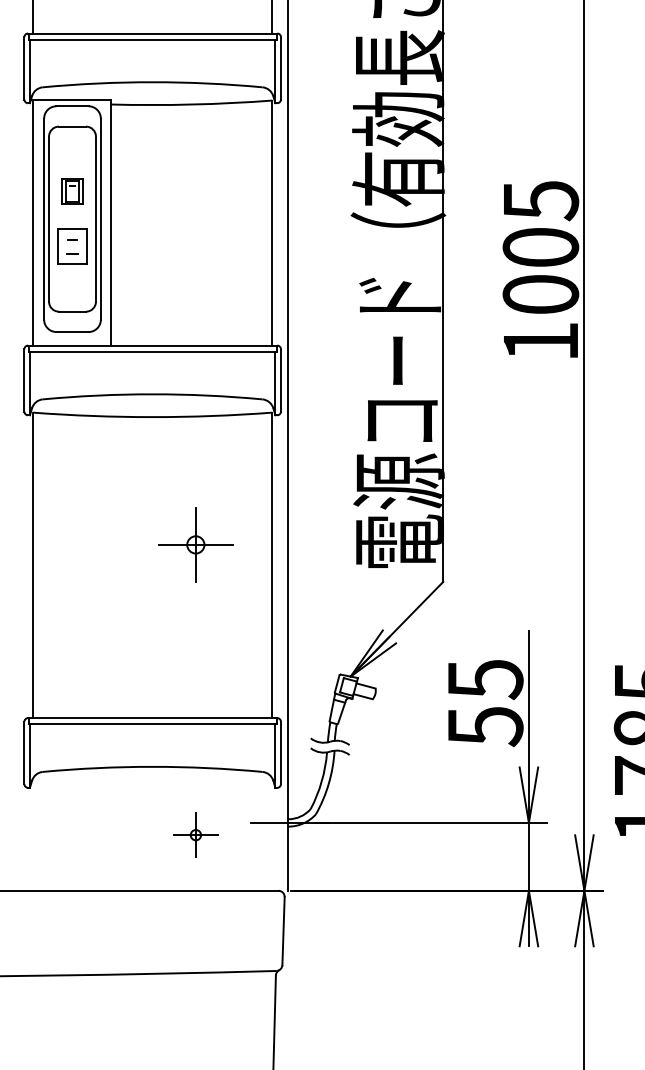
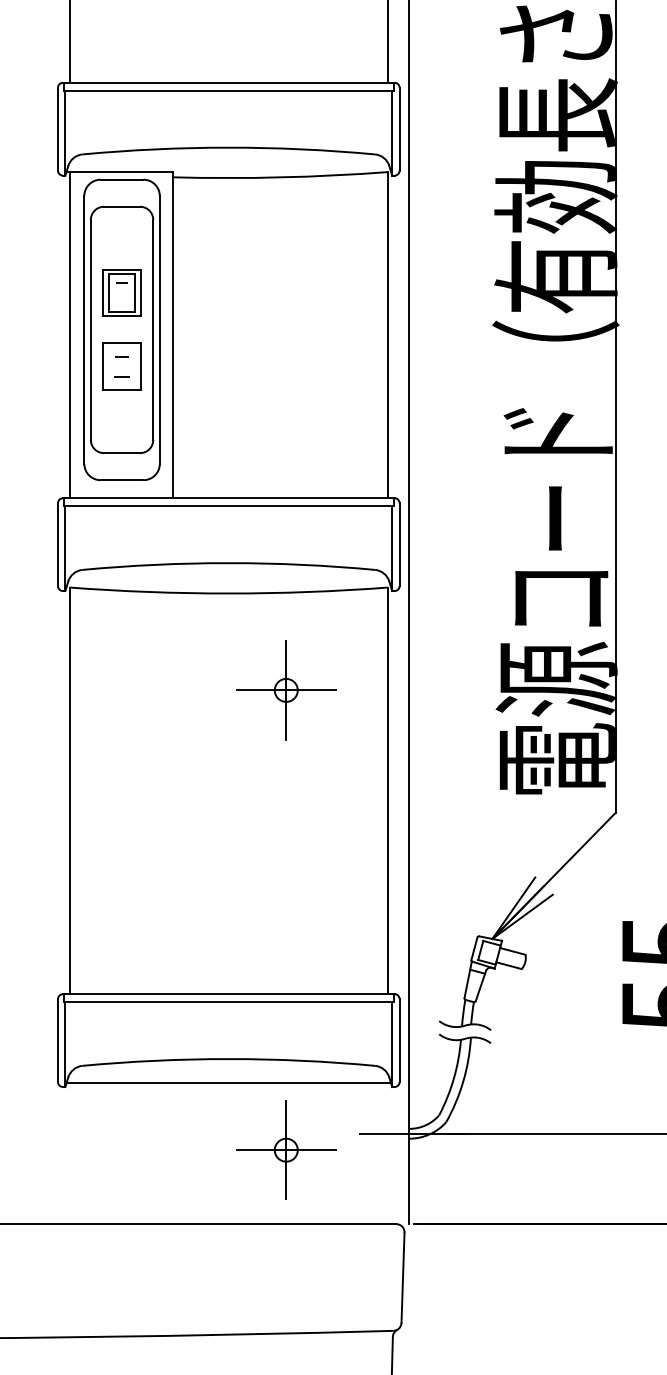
part: (72, 191) -> (122, 293), size x1.43
part: (195, 544) -> (285, 689), moved
line: (152, 785) -> (228, 1083), added
part: (195, 834) -> (285, 1149), size x1.67

